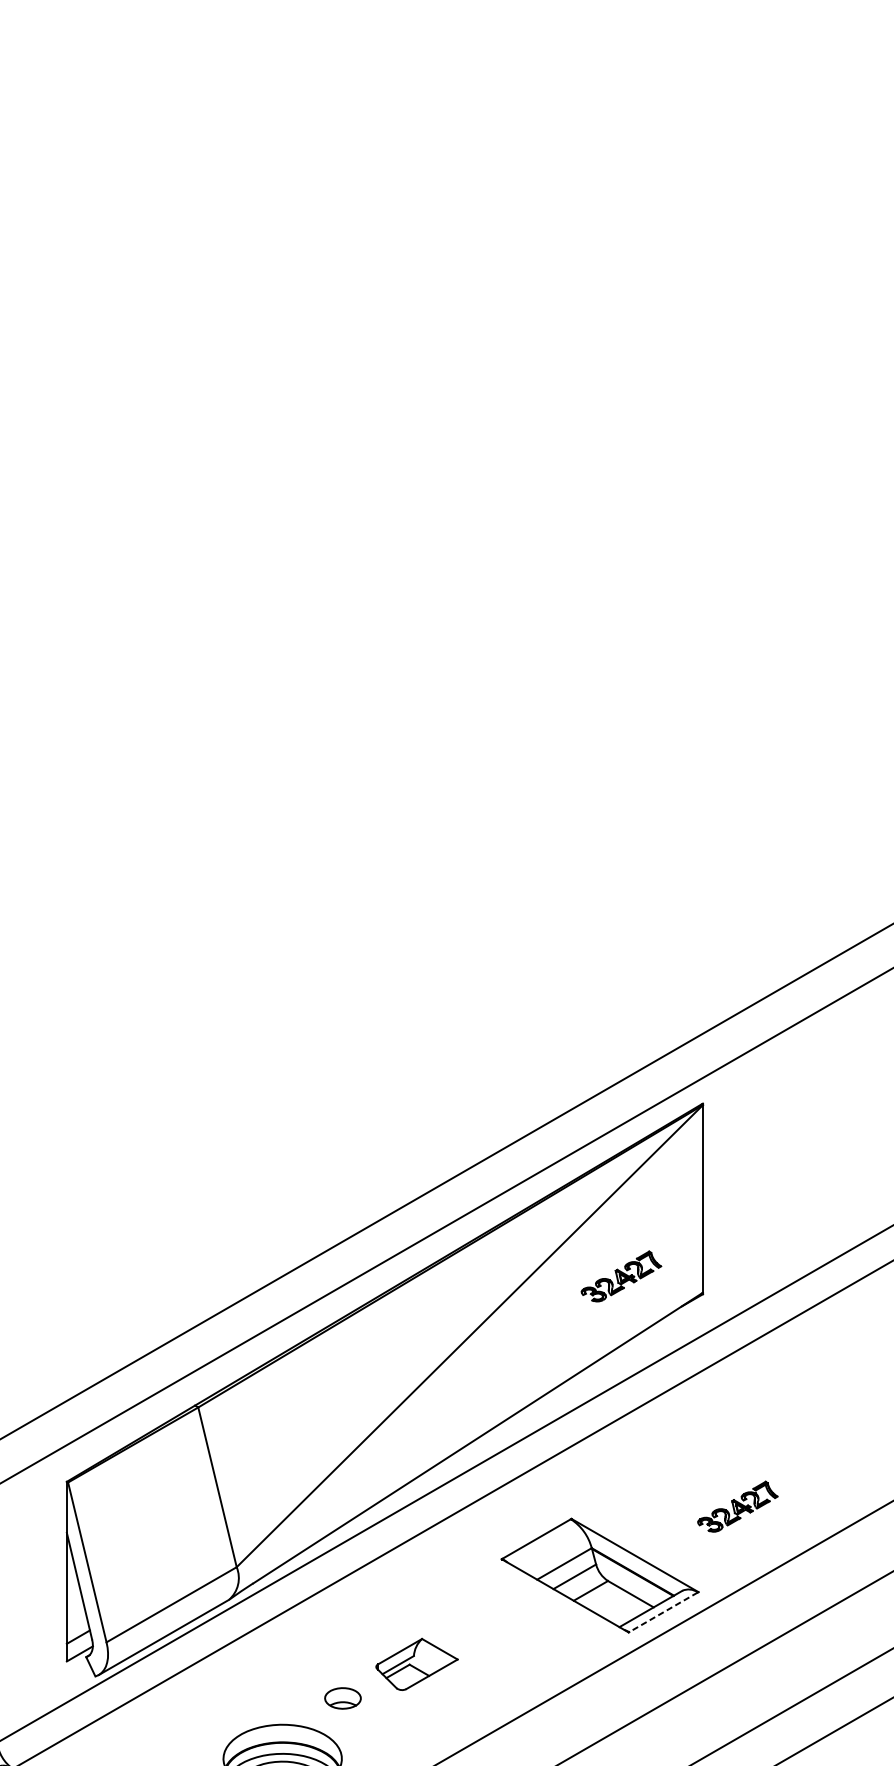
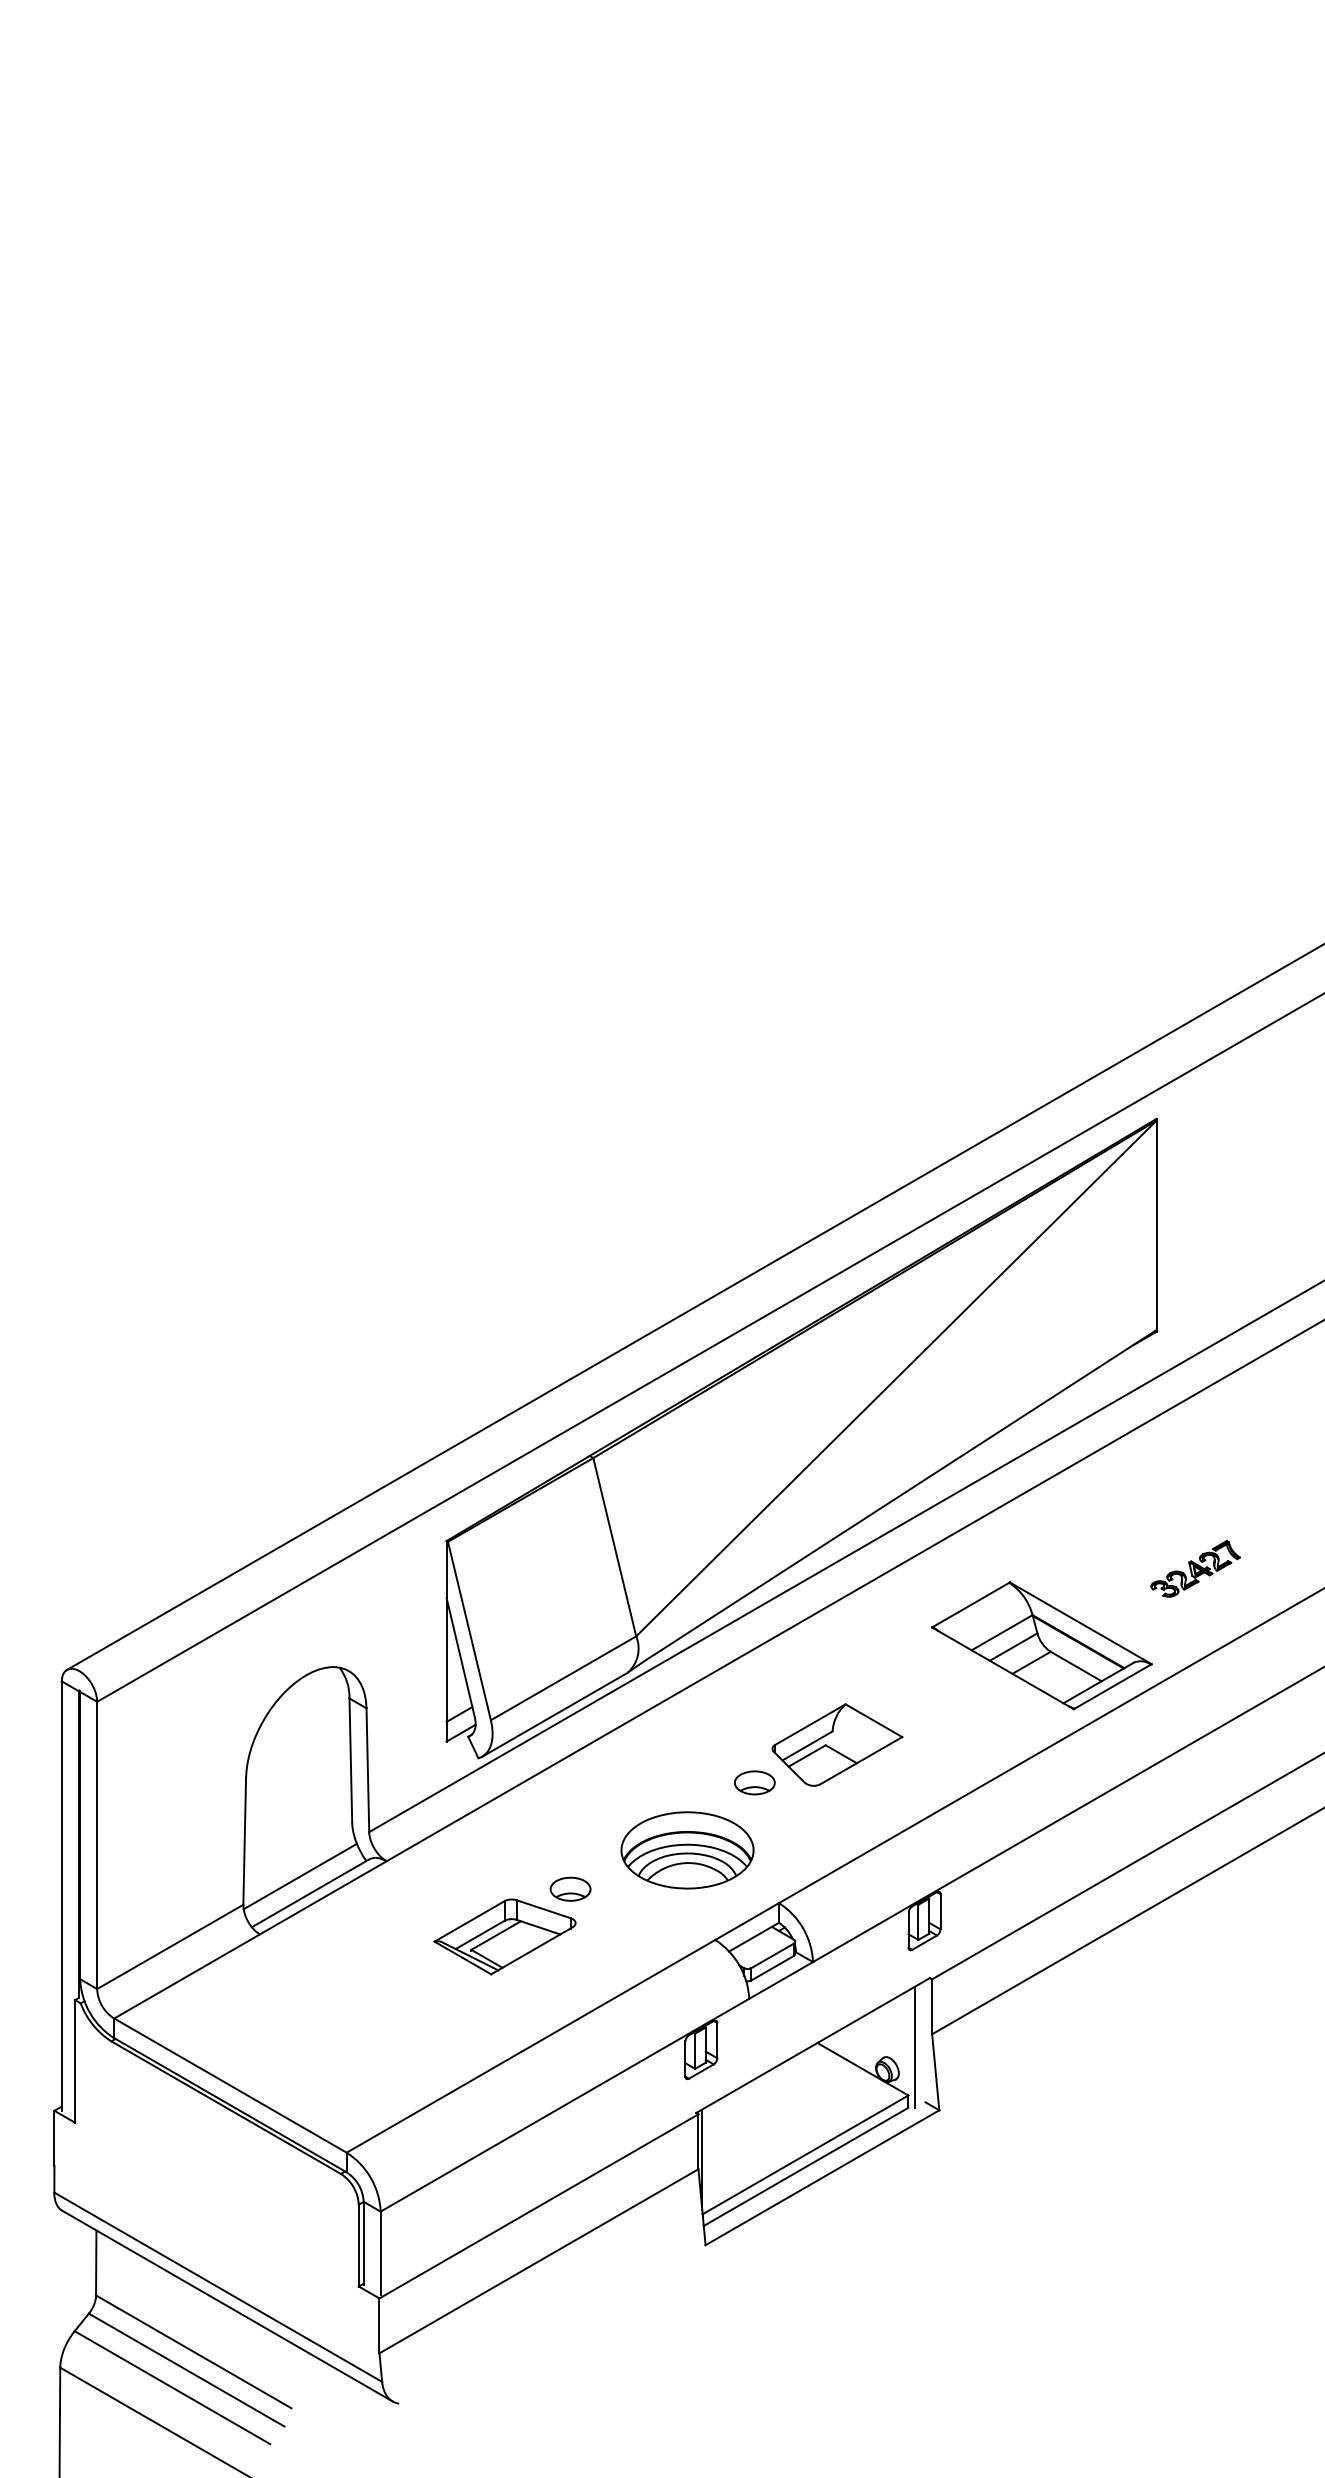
part: (621, 1276) -> (1065, 1311), removed
line: (663, 1612) -> (1112, 1686), dashed -> solid
part: (417, 1664) -> (837, 1744), size x1.43

